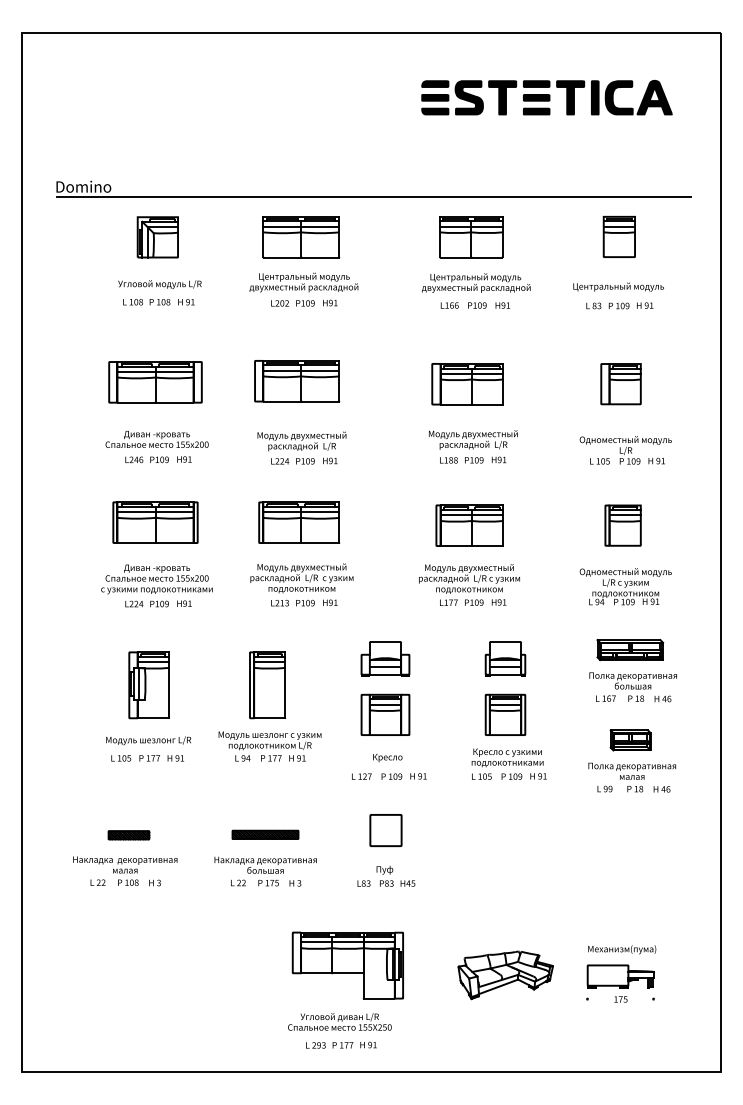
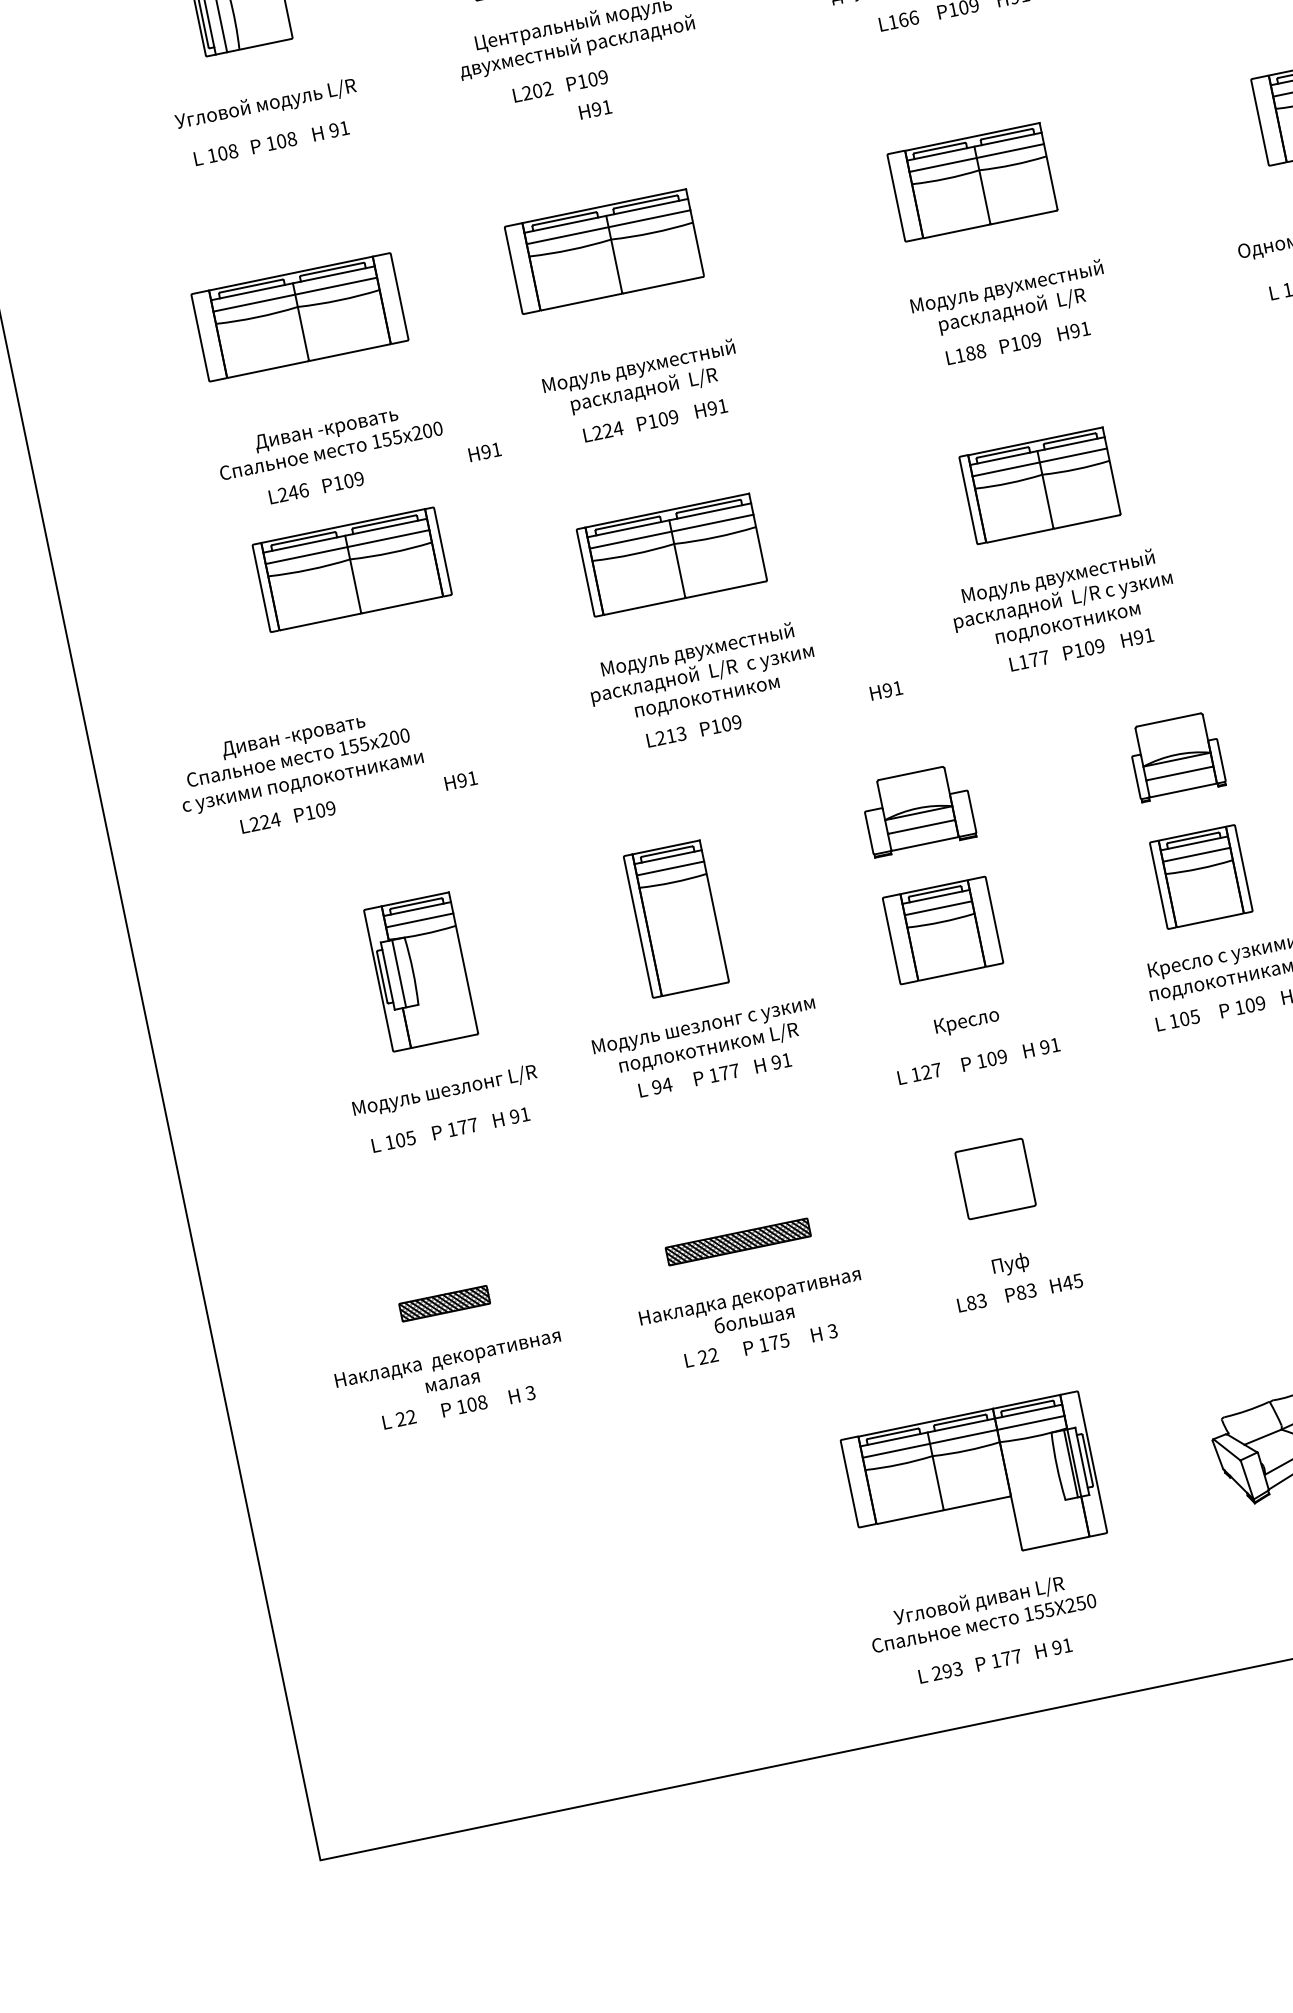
text: (330, 302) -> (595, 108), moved
text: (184, 459) -> (484, 452), moved
part: (155, 522) -> (352, 569), moved
text: (156, 585) -> (300, 773), moved
text: (330, 602) -> (886, 689), moved

